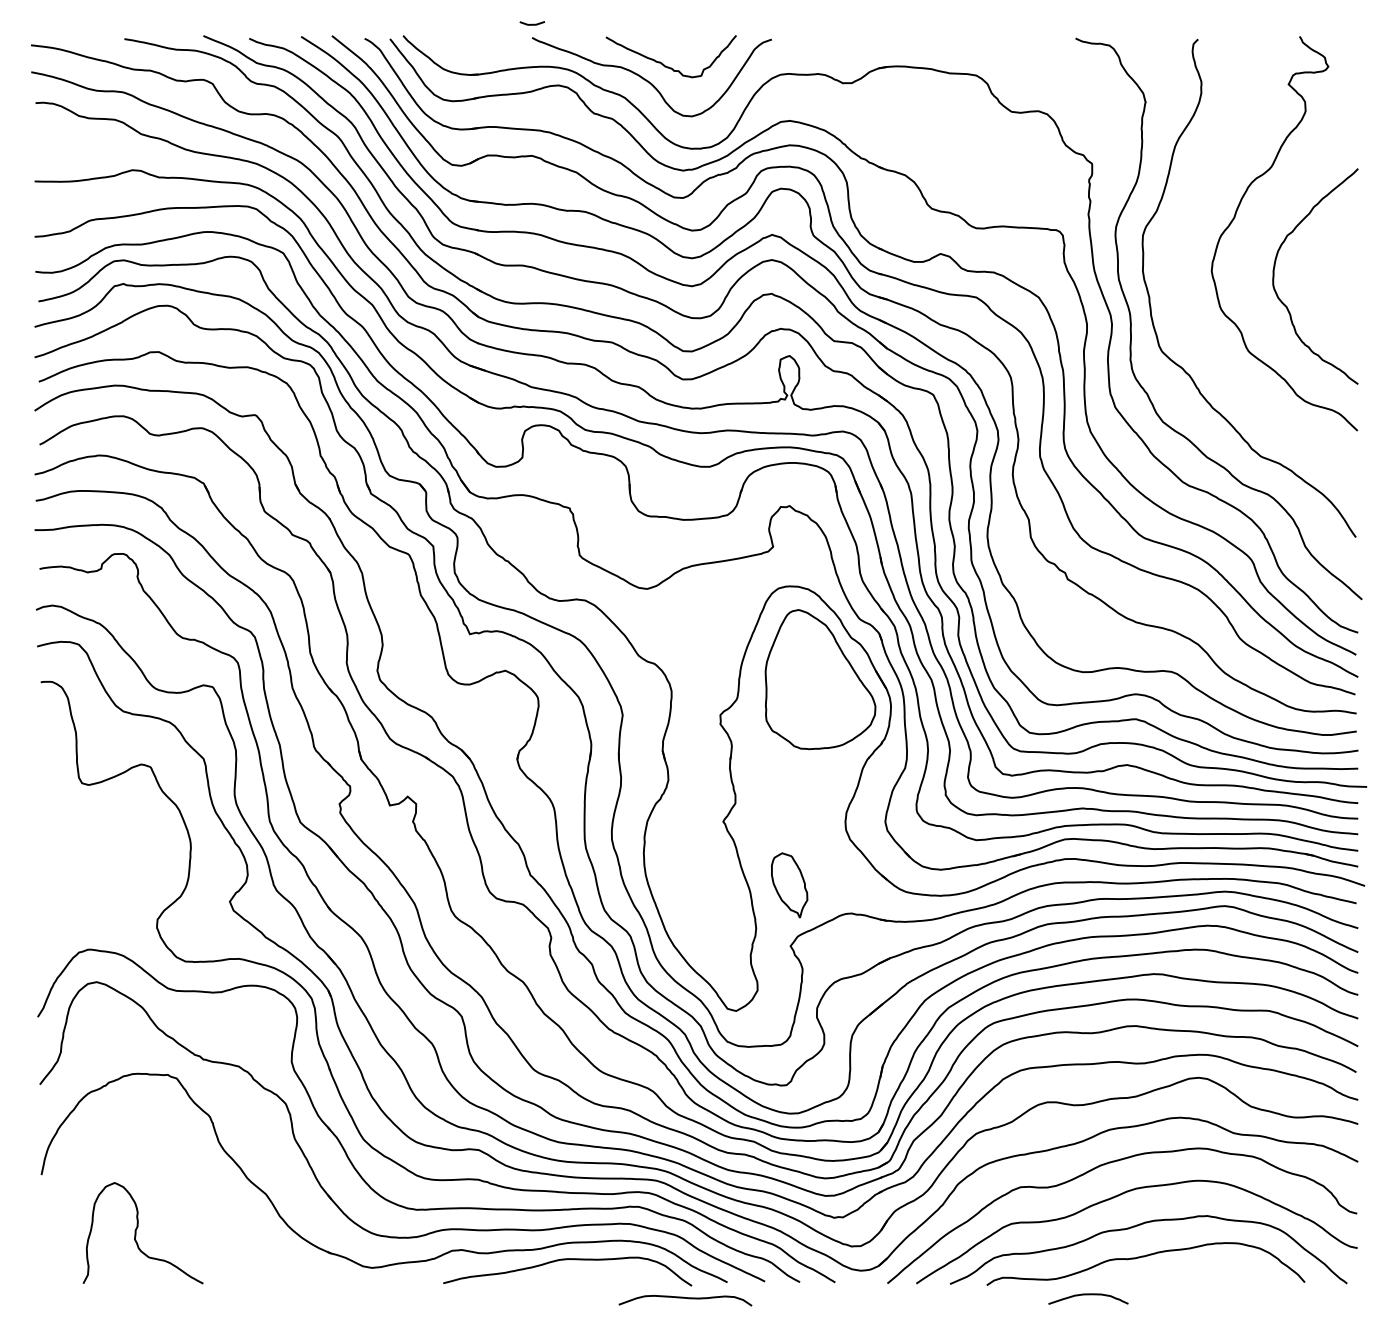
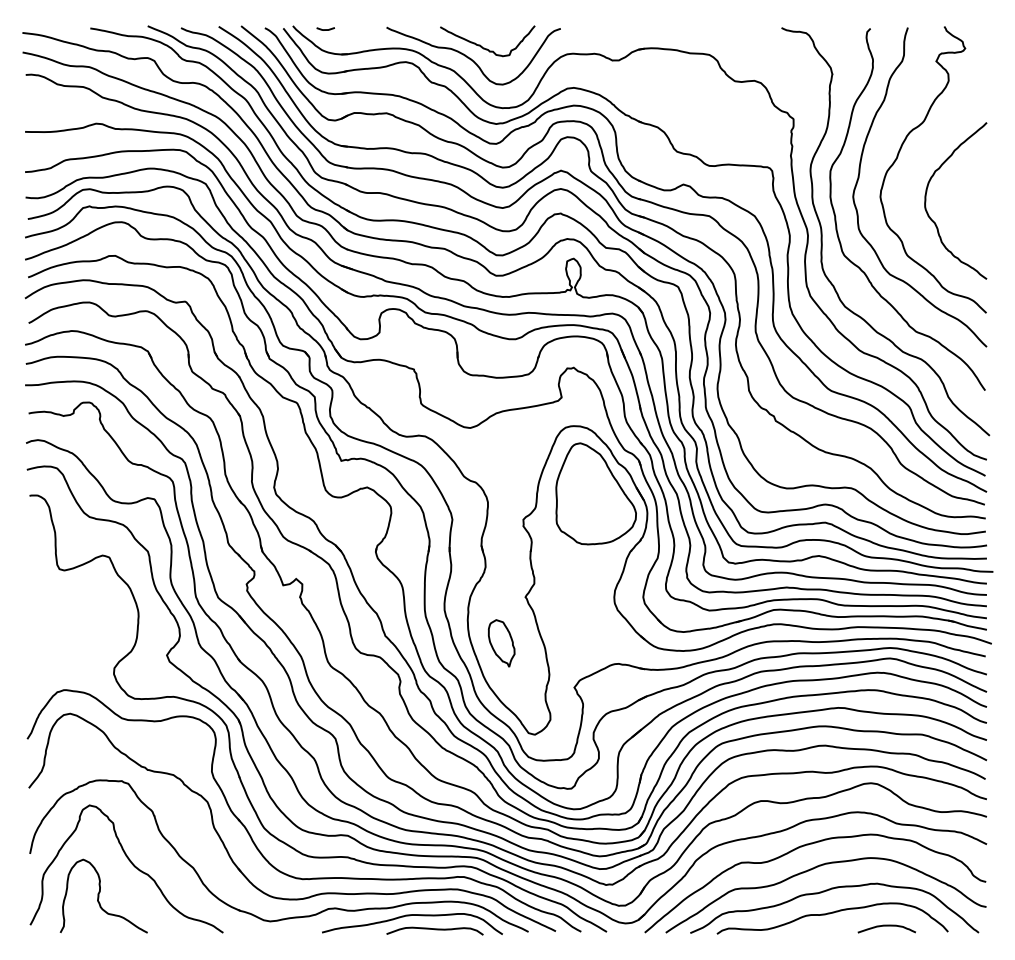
line: (531, 24) -> (325, 29), moved
curve: (1184, 238) -> (860, 173), added
part: (789, 885) -> (501, 643), moved
curve: (181, 1189) -> (131, 864), added
curve: (1087, 1295) -> (886, 926), moved
curve: (684, 1299) -> (434, 930), moved

